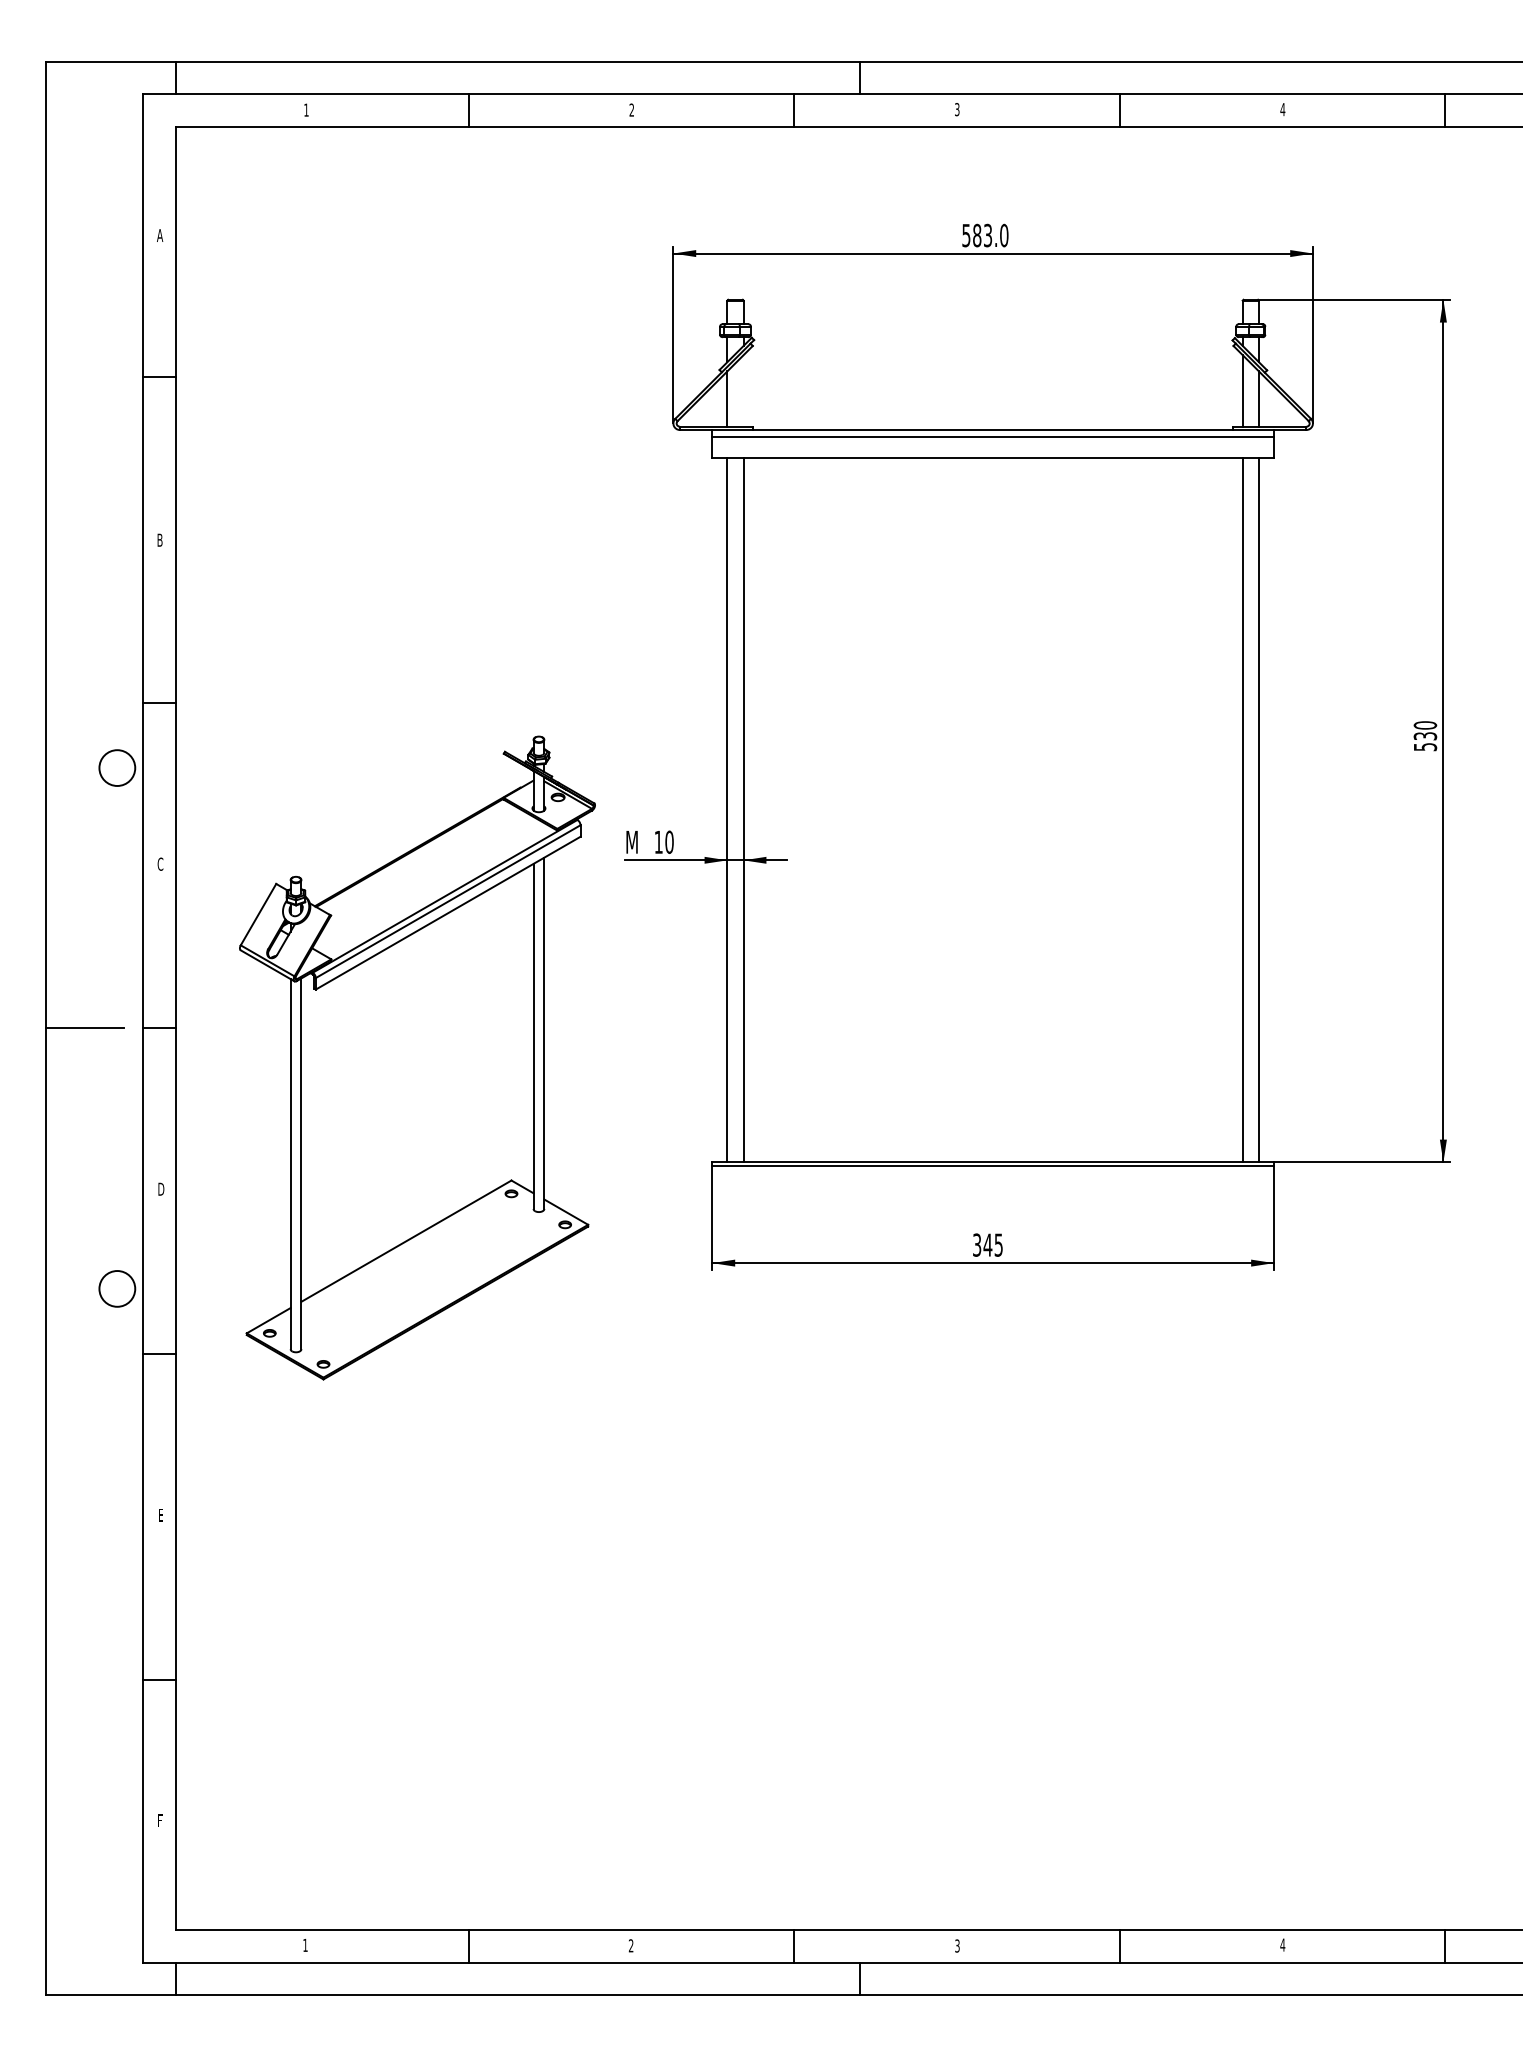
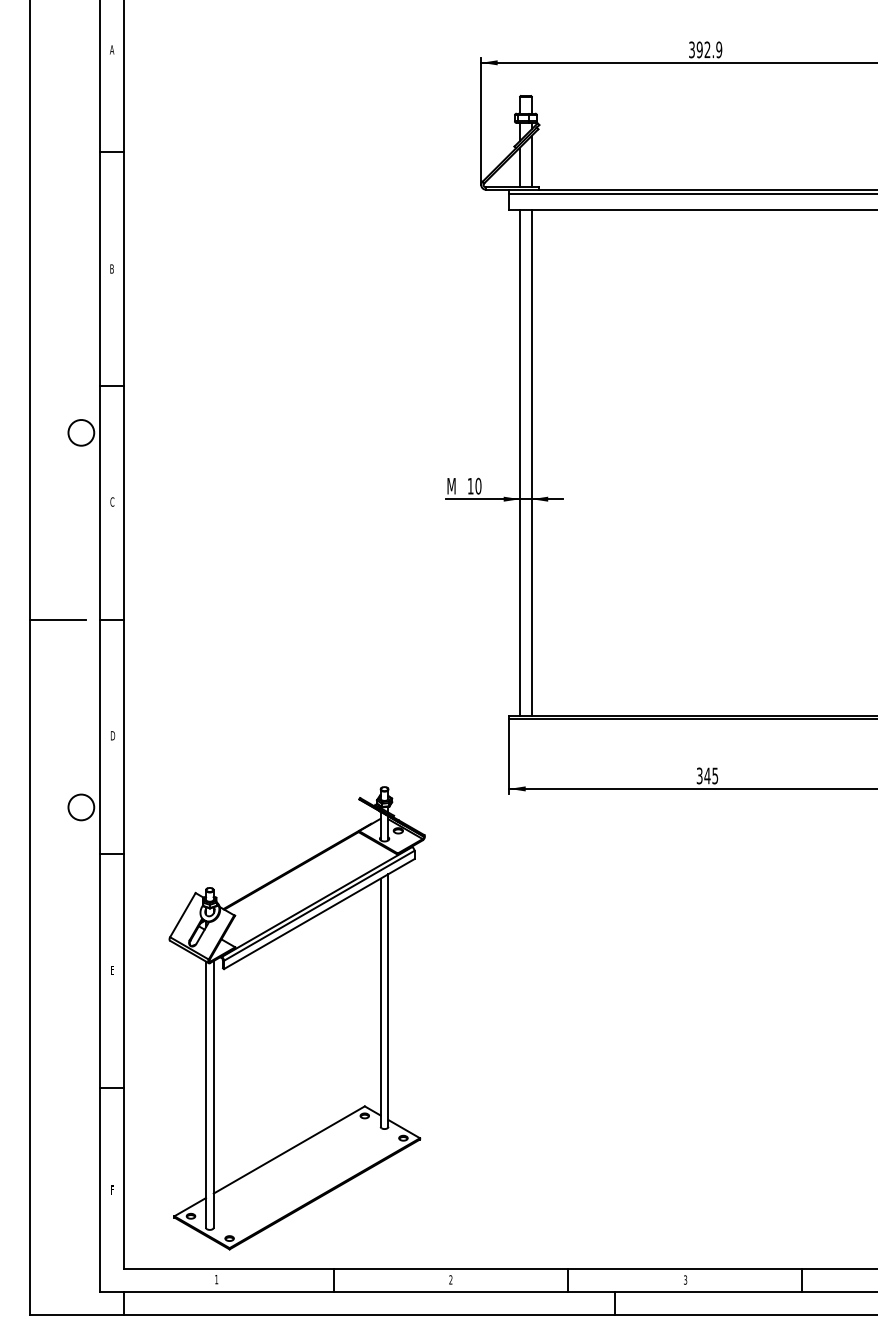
text: (985, 235) -> (705, 49), 583.0 -> 392.9
line: (743, 390) -> (531, 161), added
part: (417, 1057) -> (297, 1017), moved

